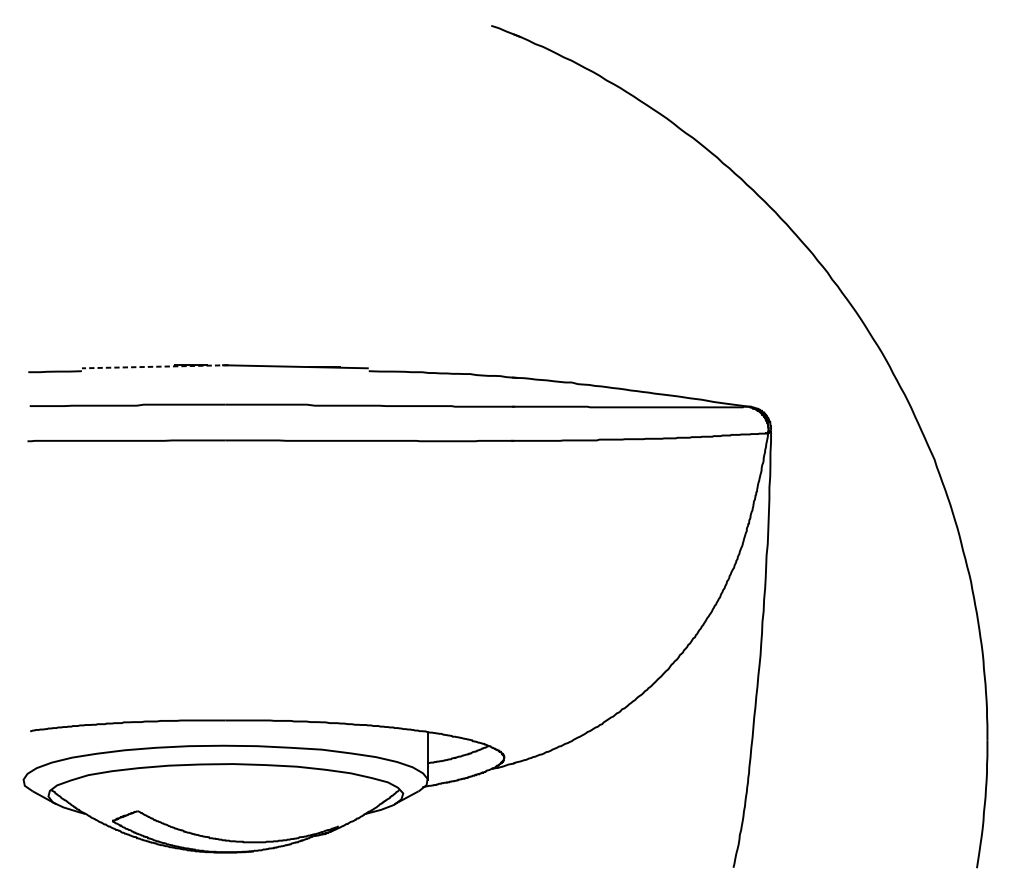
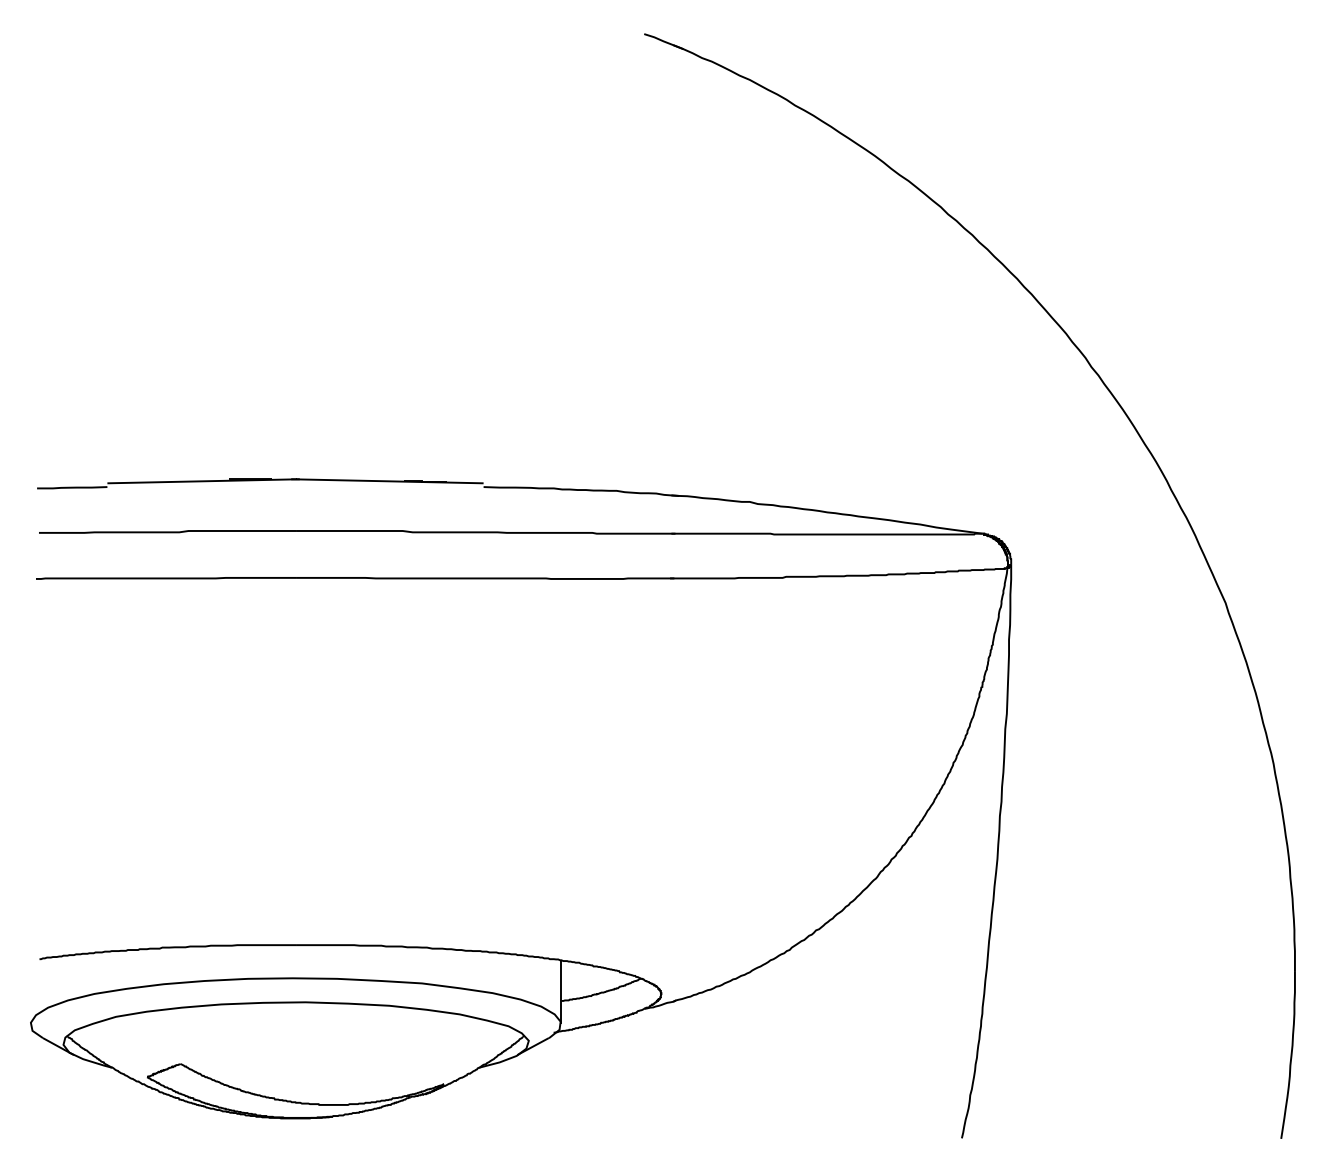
line: (155, 366) -> (203, 481), dashed -> solid

